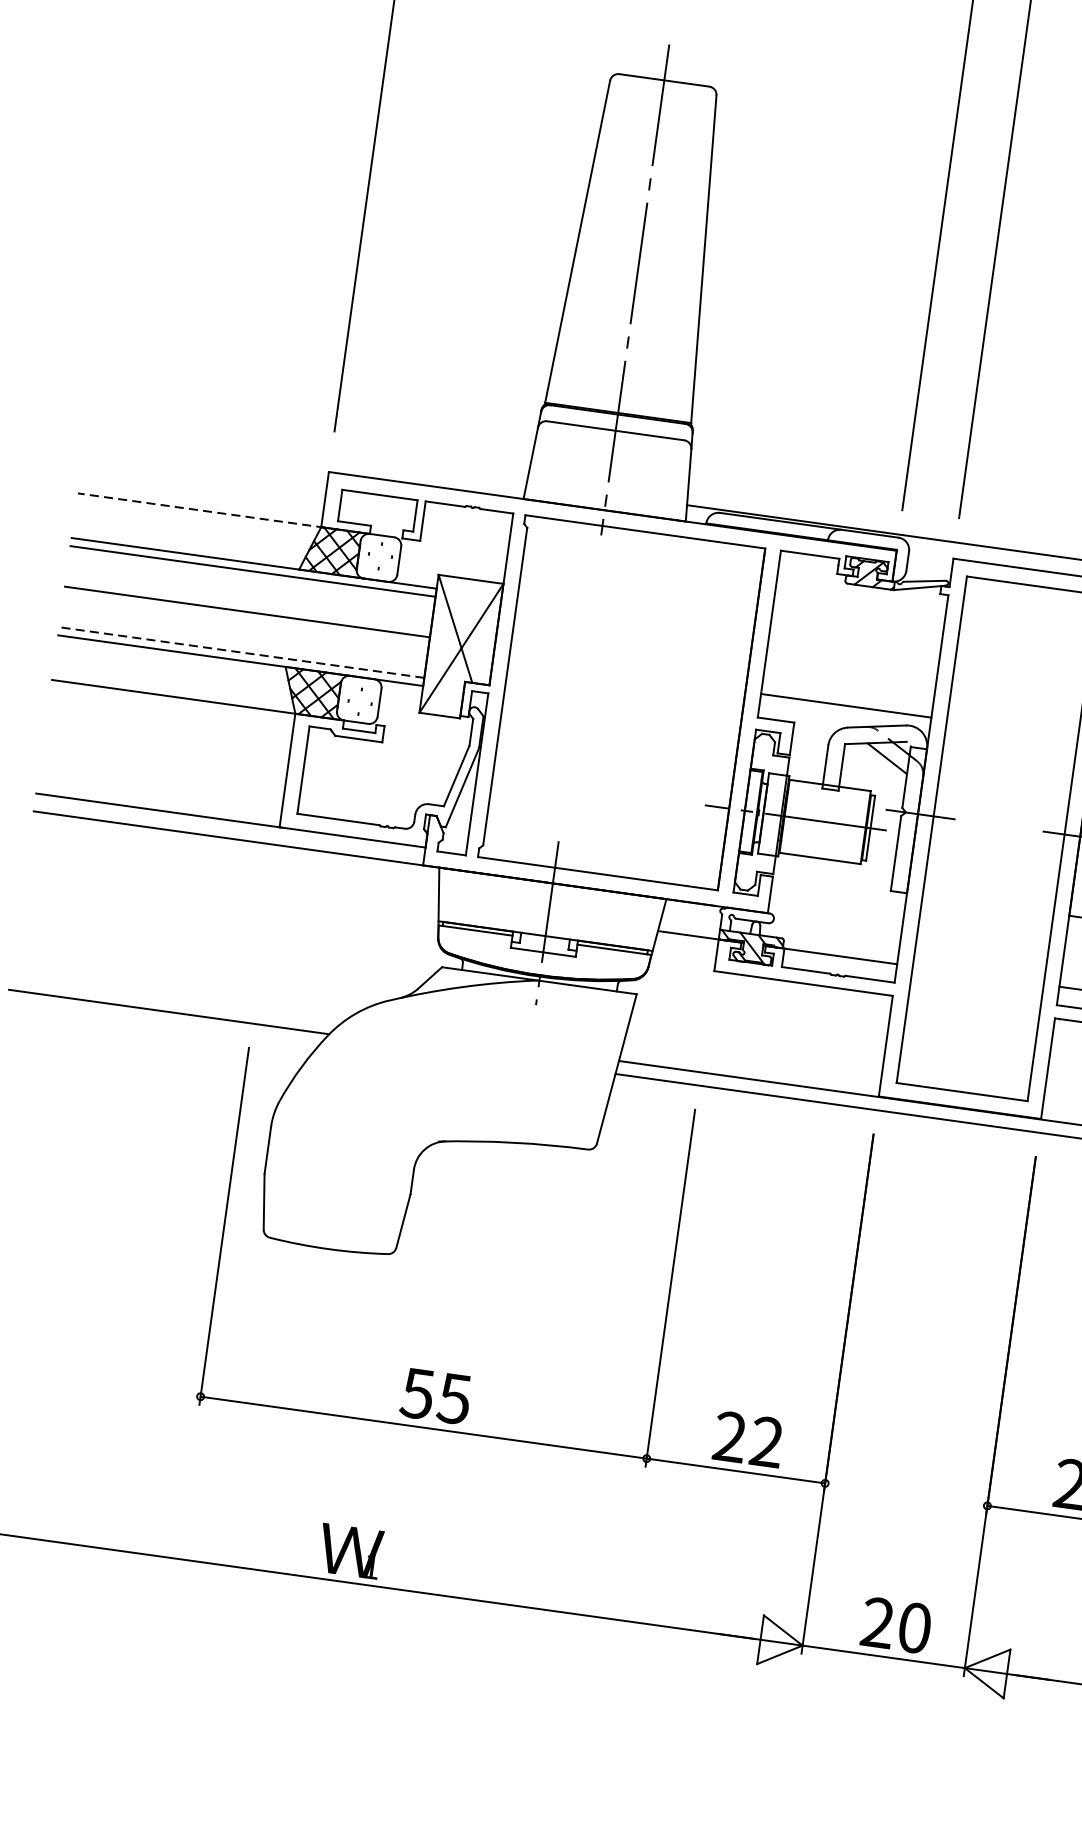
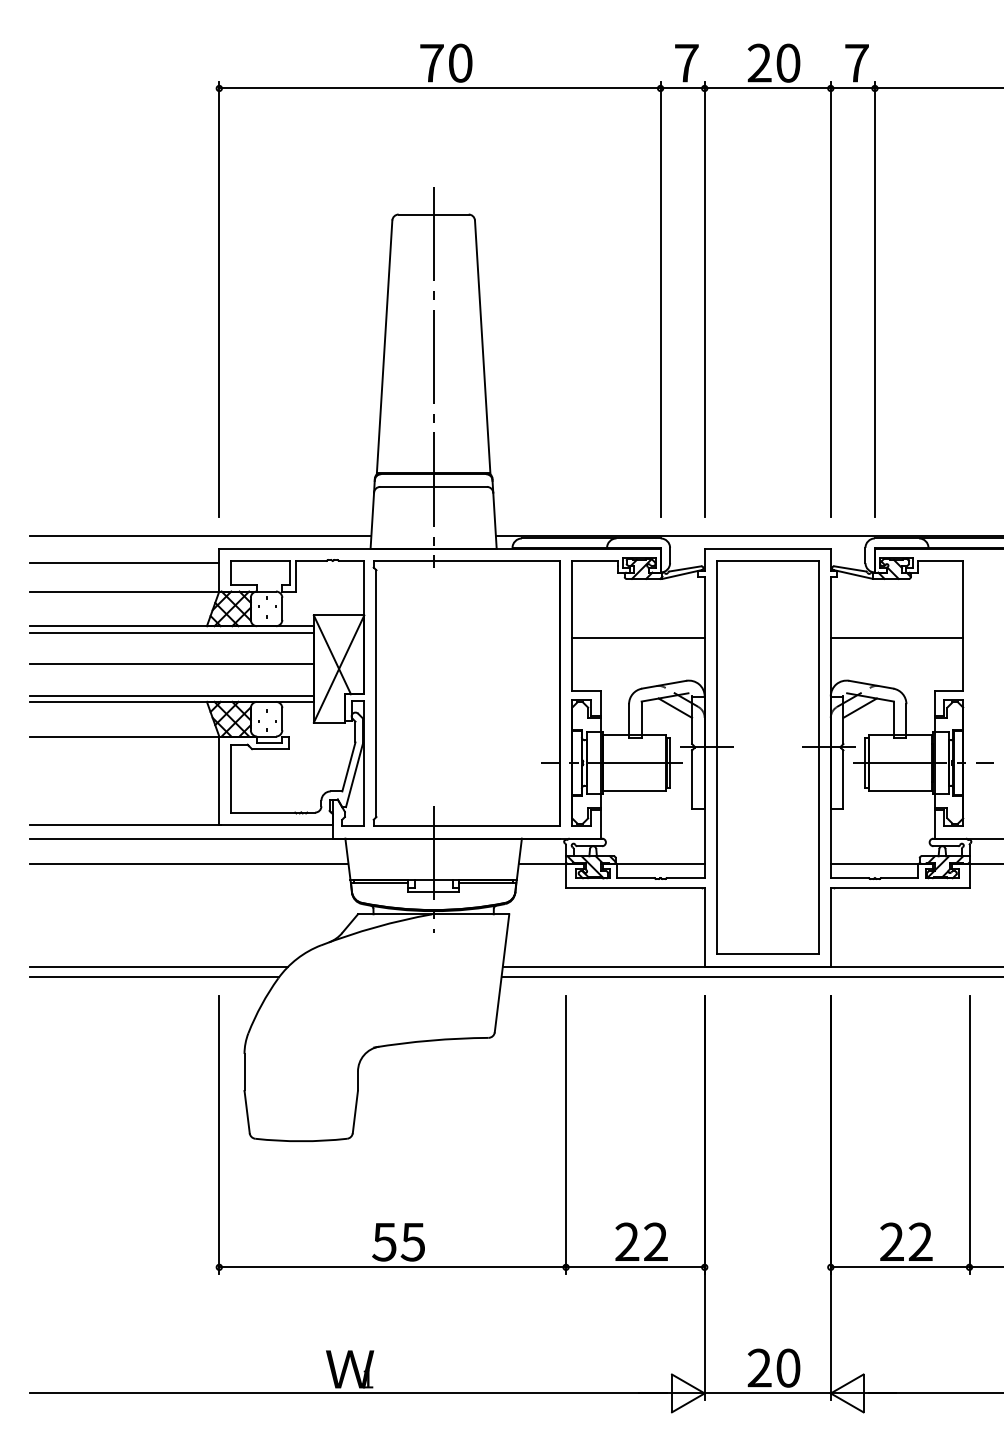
line: (306, 453) -> (200, 536), added
line: (204, 472) -> (124, 562), added
line: (200, 510) -> (125, 591), dashed -> solid
line: (242, 652) -> (172, 695), dashed -> solid
line: (846, 706) -> (638, 638), moved
line: (234, 871) -> (189, 863), added
line: (175, 1000) -> (158, 967), added

